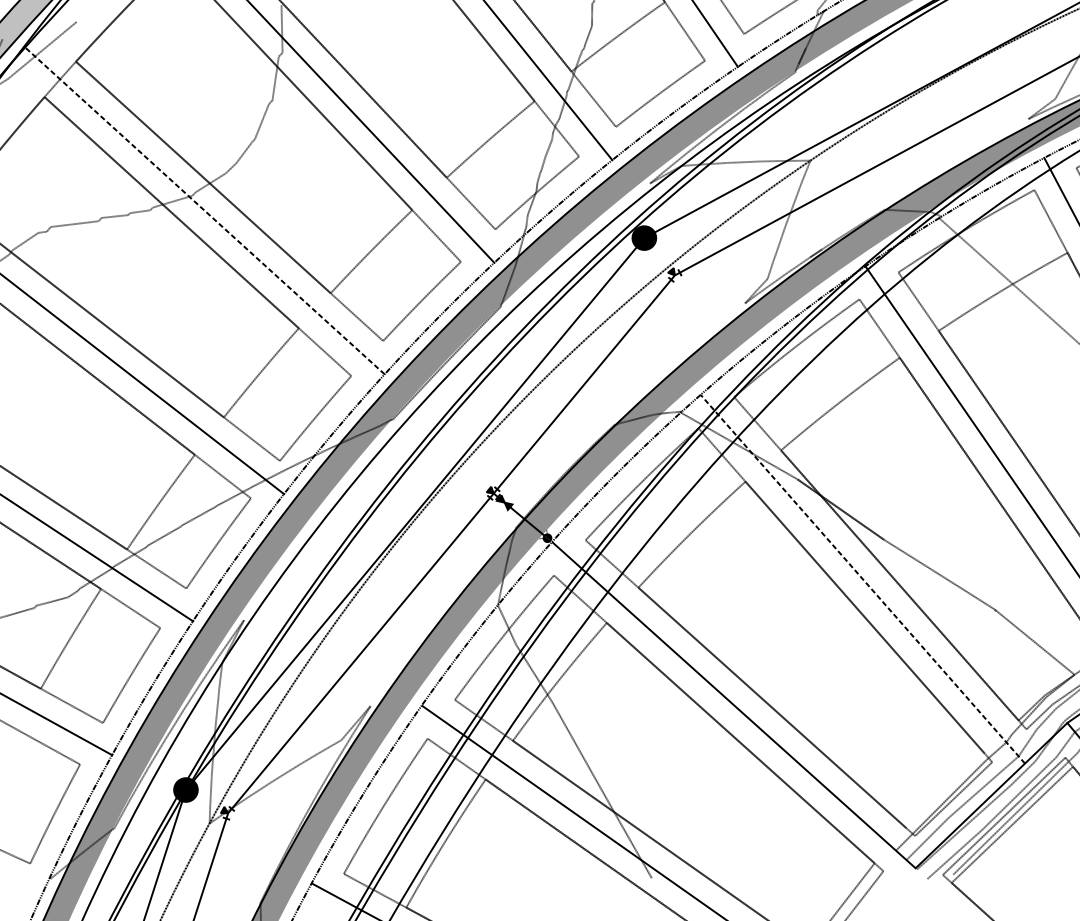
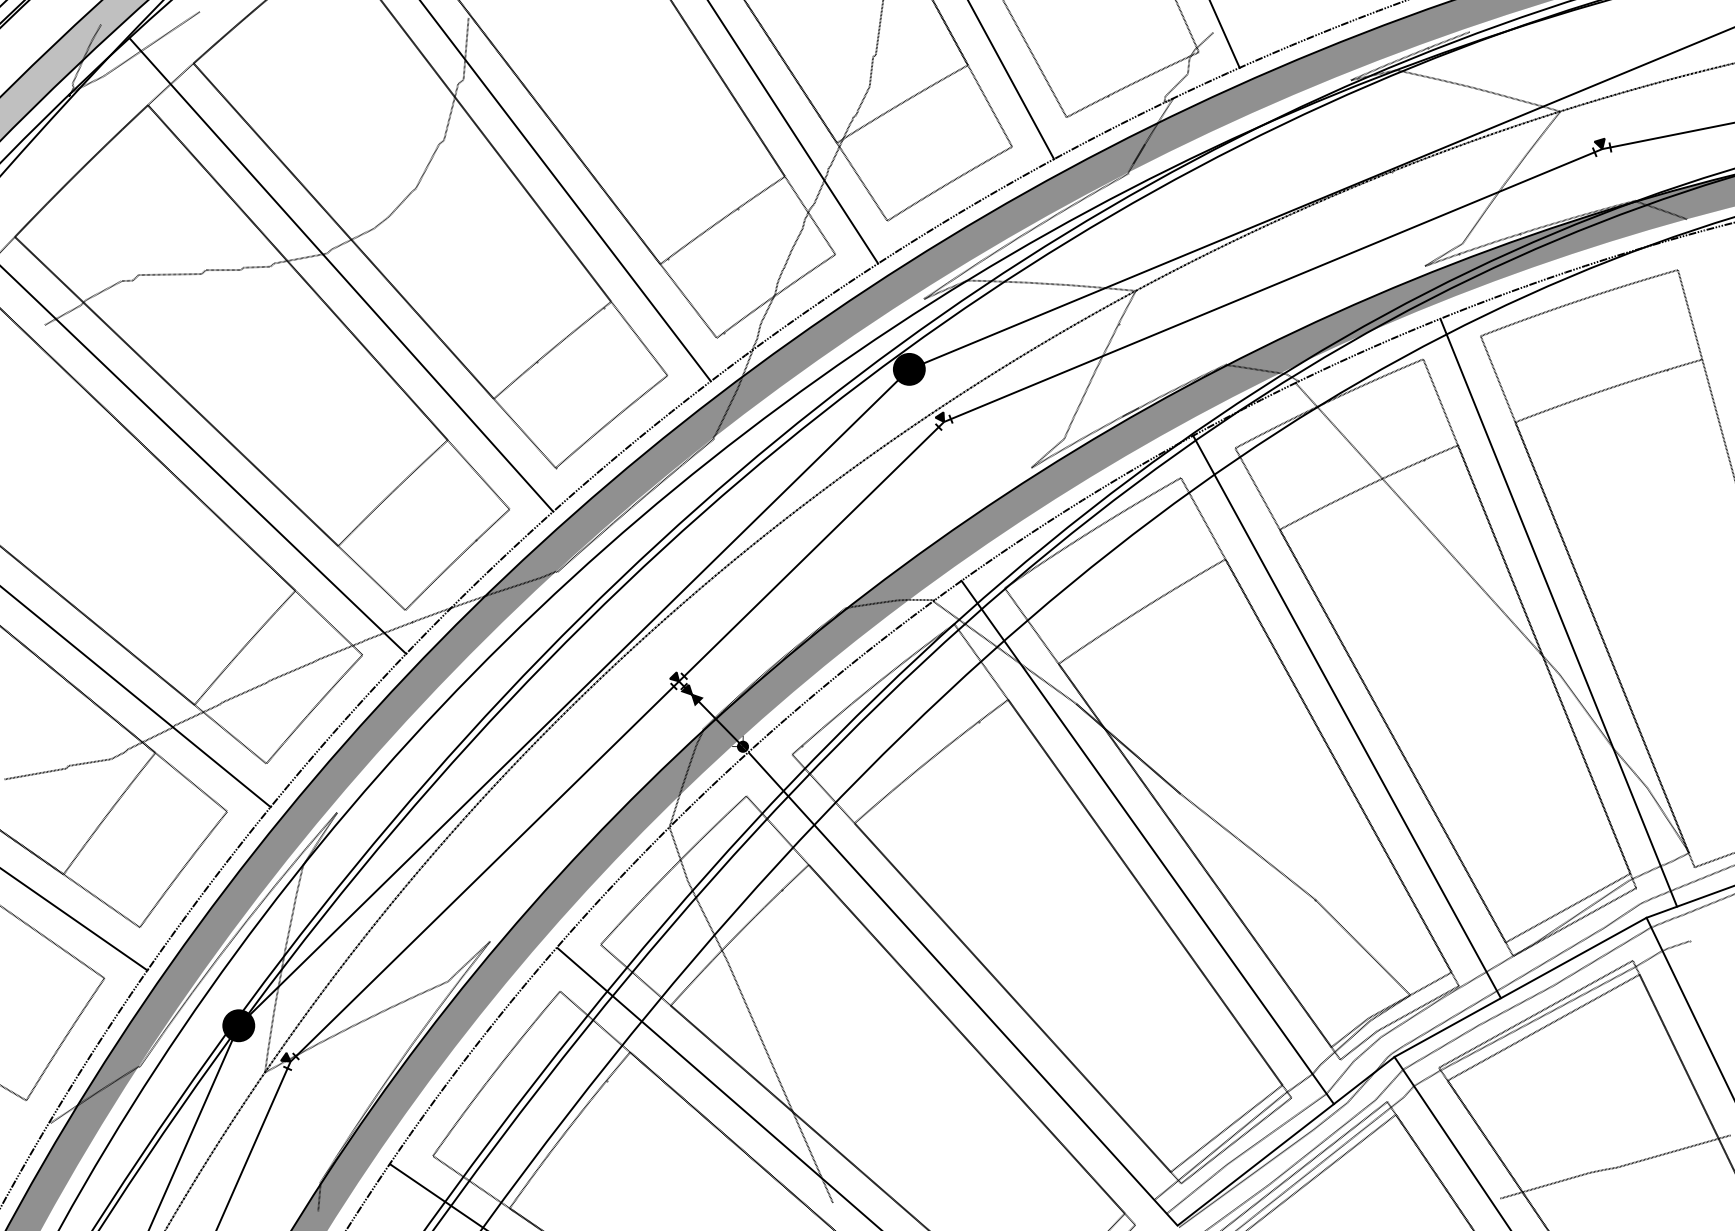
line: (205, 210) -> (341, 274), dashed -> solid
line: (862, 579) -> (1147, 842), dashed -> solid
line: (945, 790) -> (1226, 1128), added

